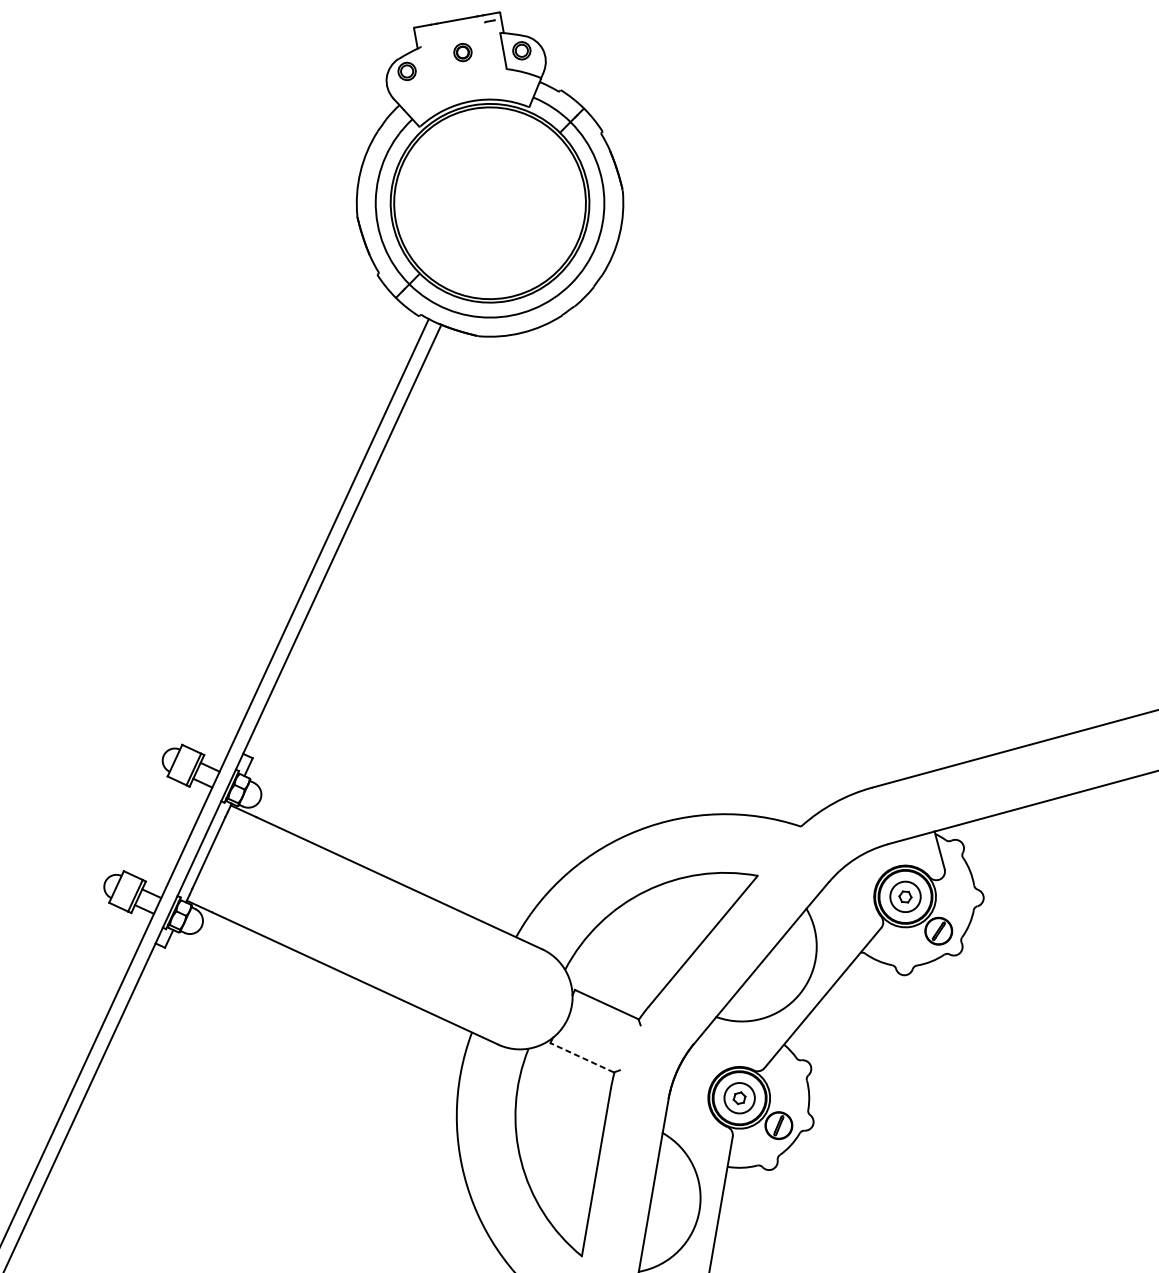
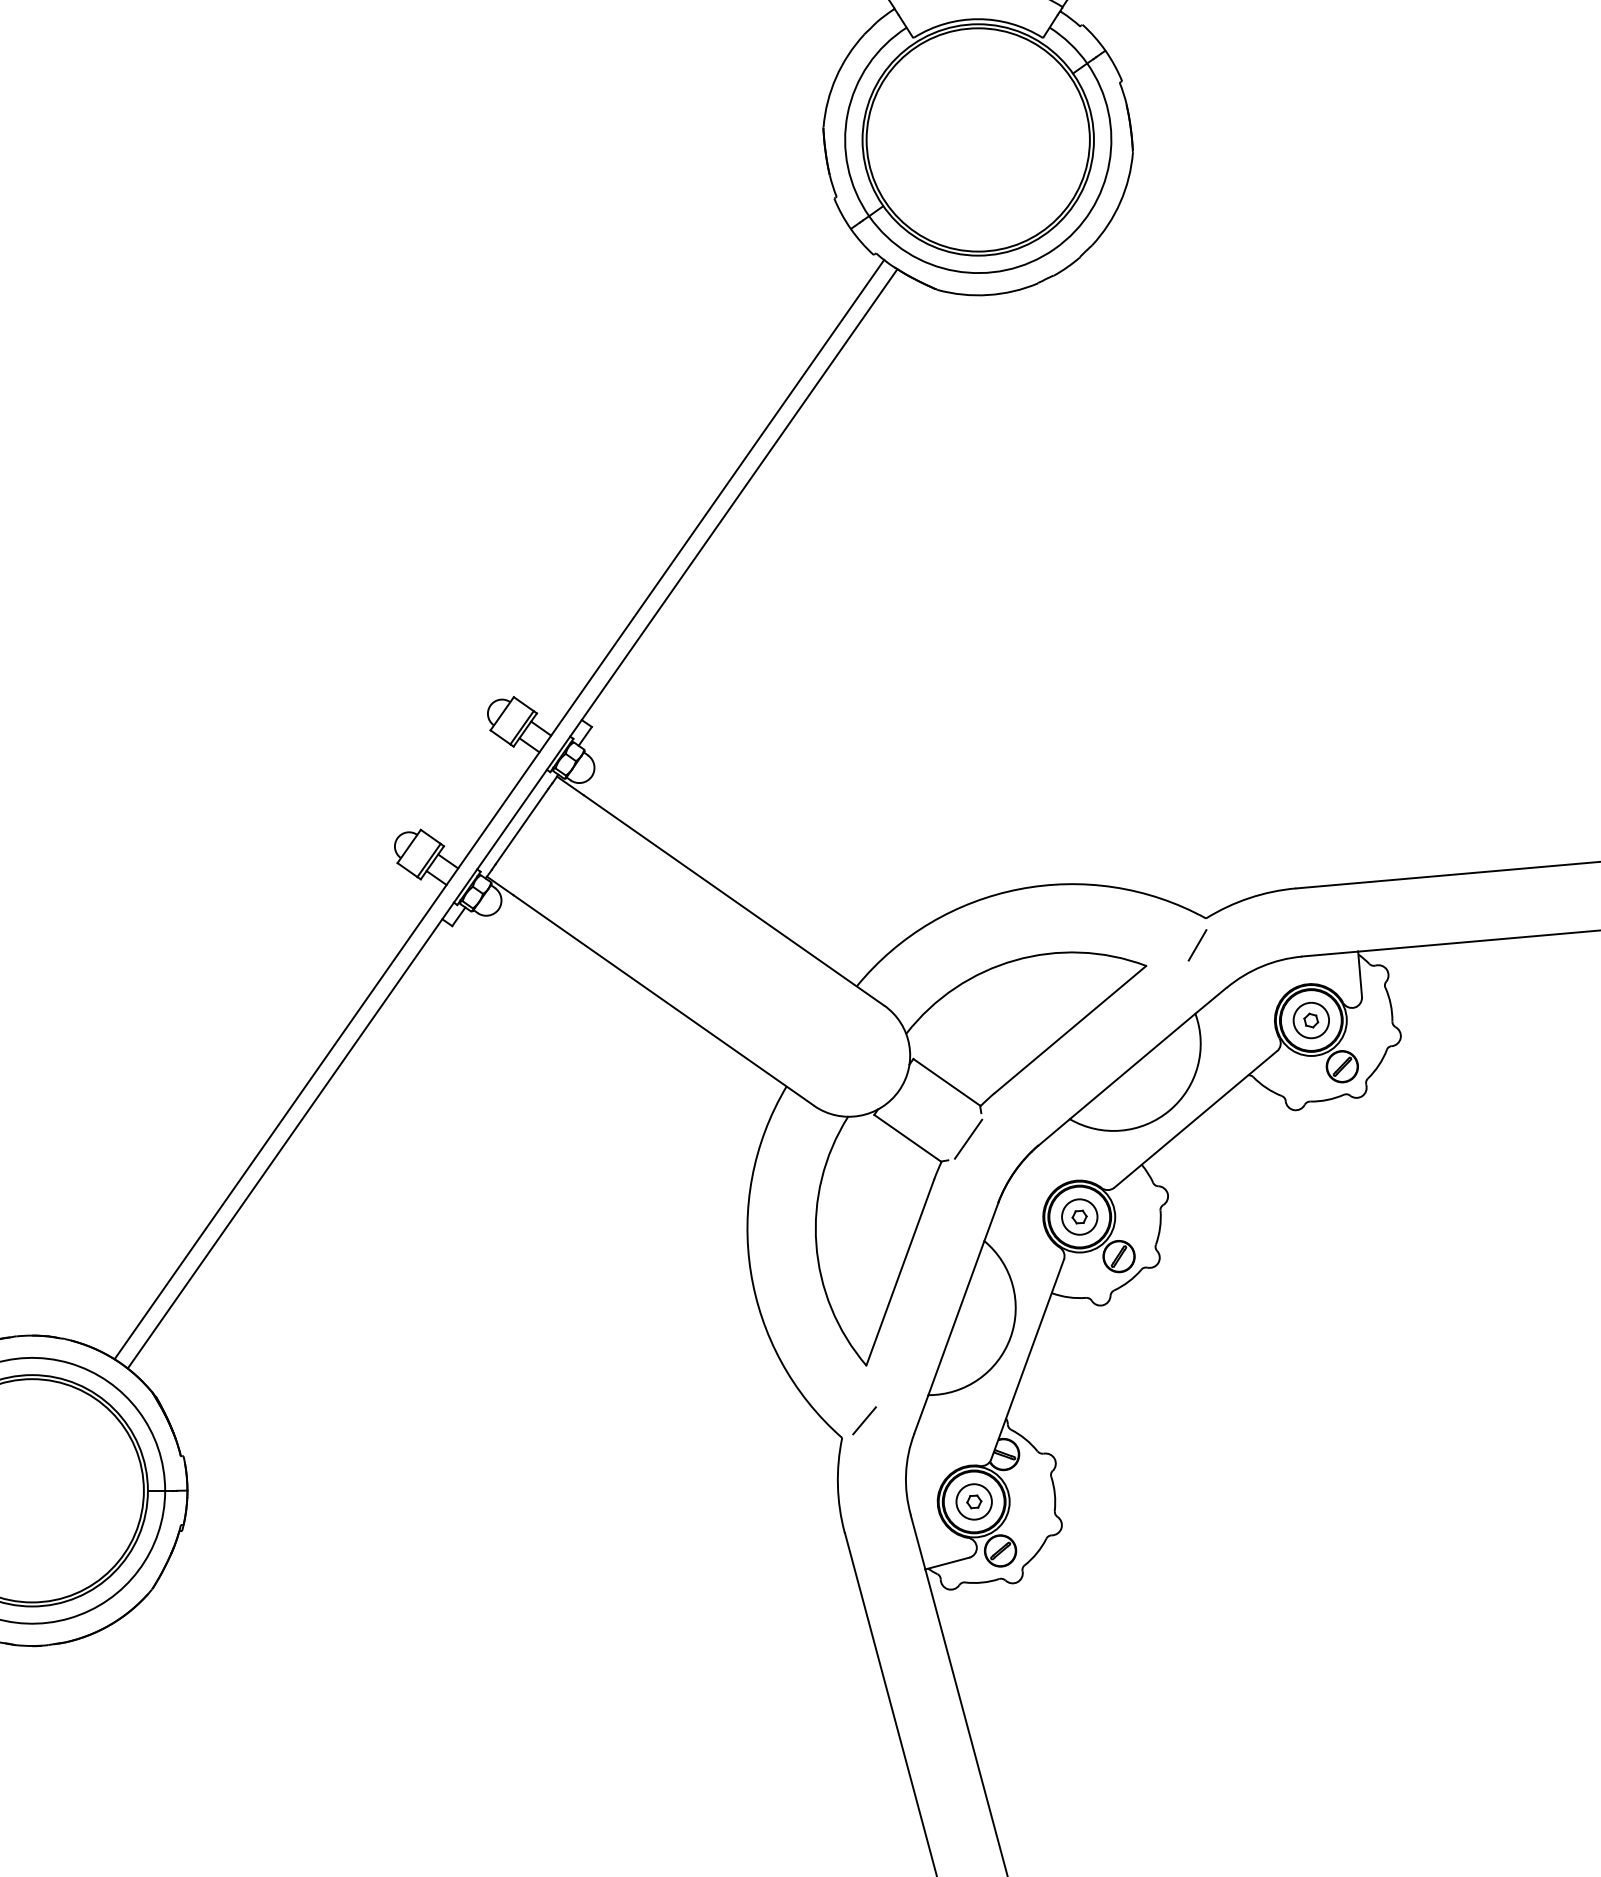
line: (797, 850) -> (1197, 945), added
line: (633, 1048) -> (968, 1138), added
line: (582, 1058) -> (907, 1138), dashed -> solid

